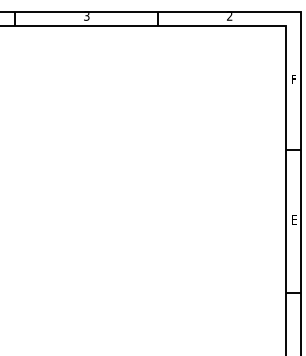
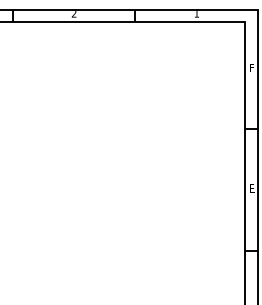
text: (86, 16) -> (73, 13), 3 -> 2
text: (229, 16) -> (196, 13), 2 -> 1

